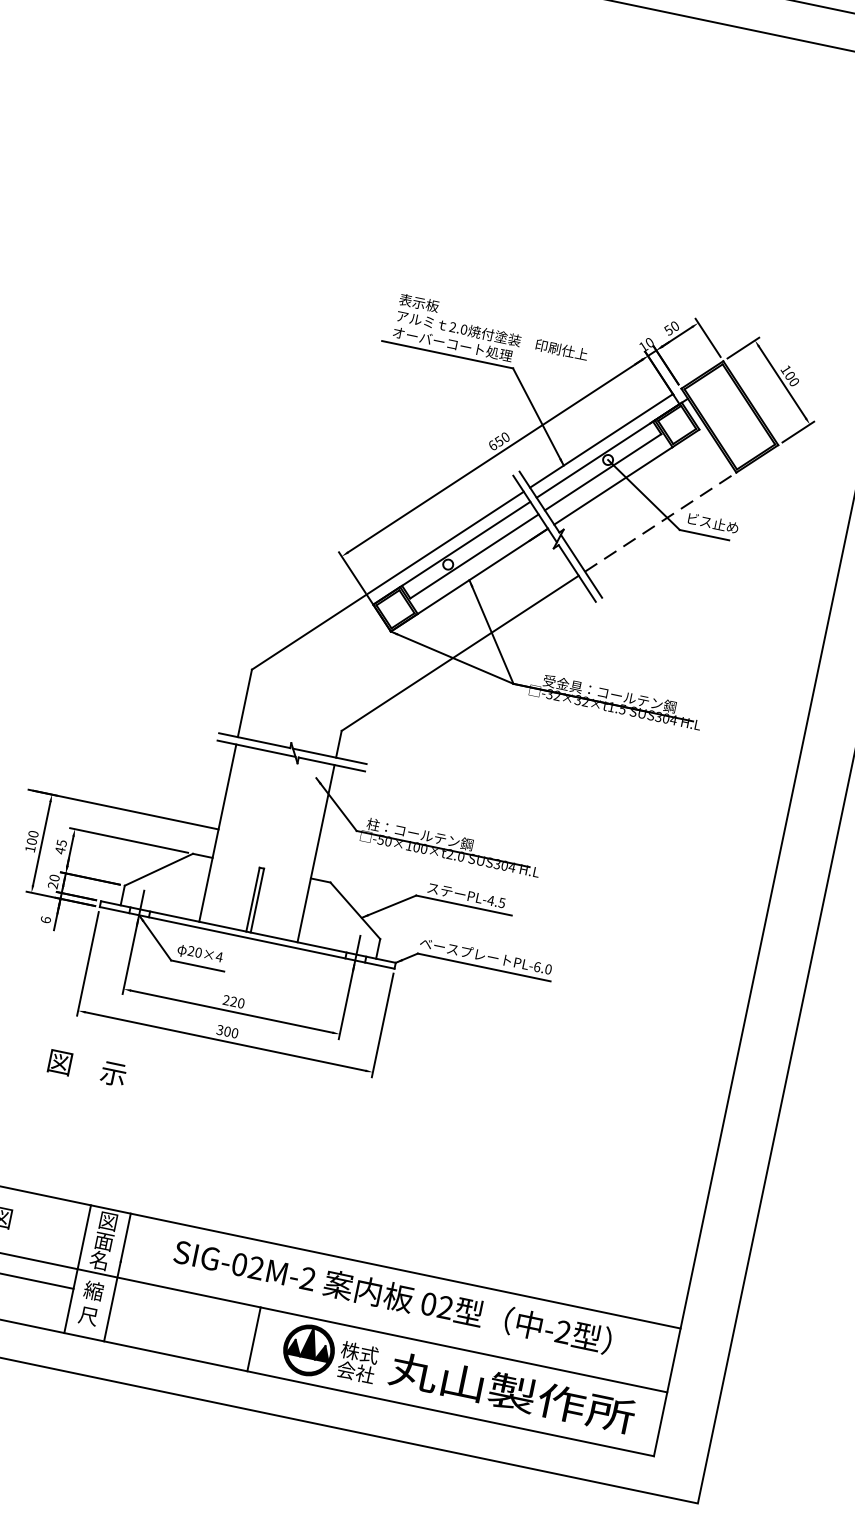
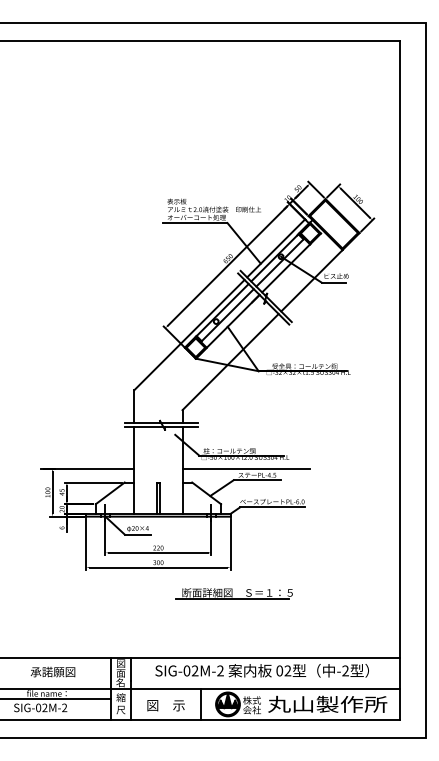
line: (662, 521) -> (312, 280), dashed -> solid
line: (445, 876) -> (245, 468), added
text: (86, 1067) -> (165, 705), moved
part: (367, 1126) -> (233, 593), added

